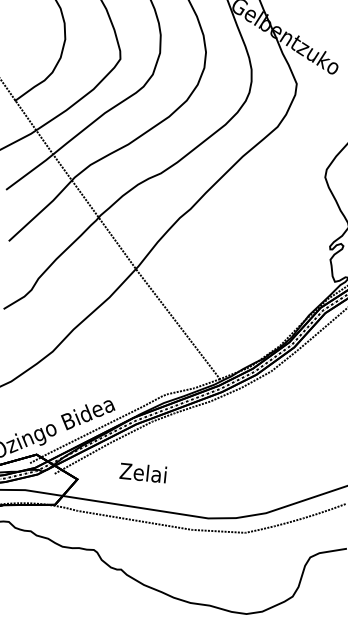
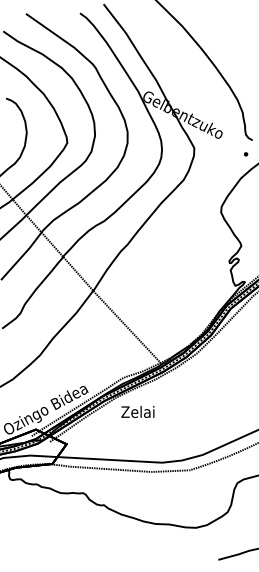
text: (142, 472) -> (137, 411), moved

